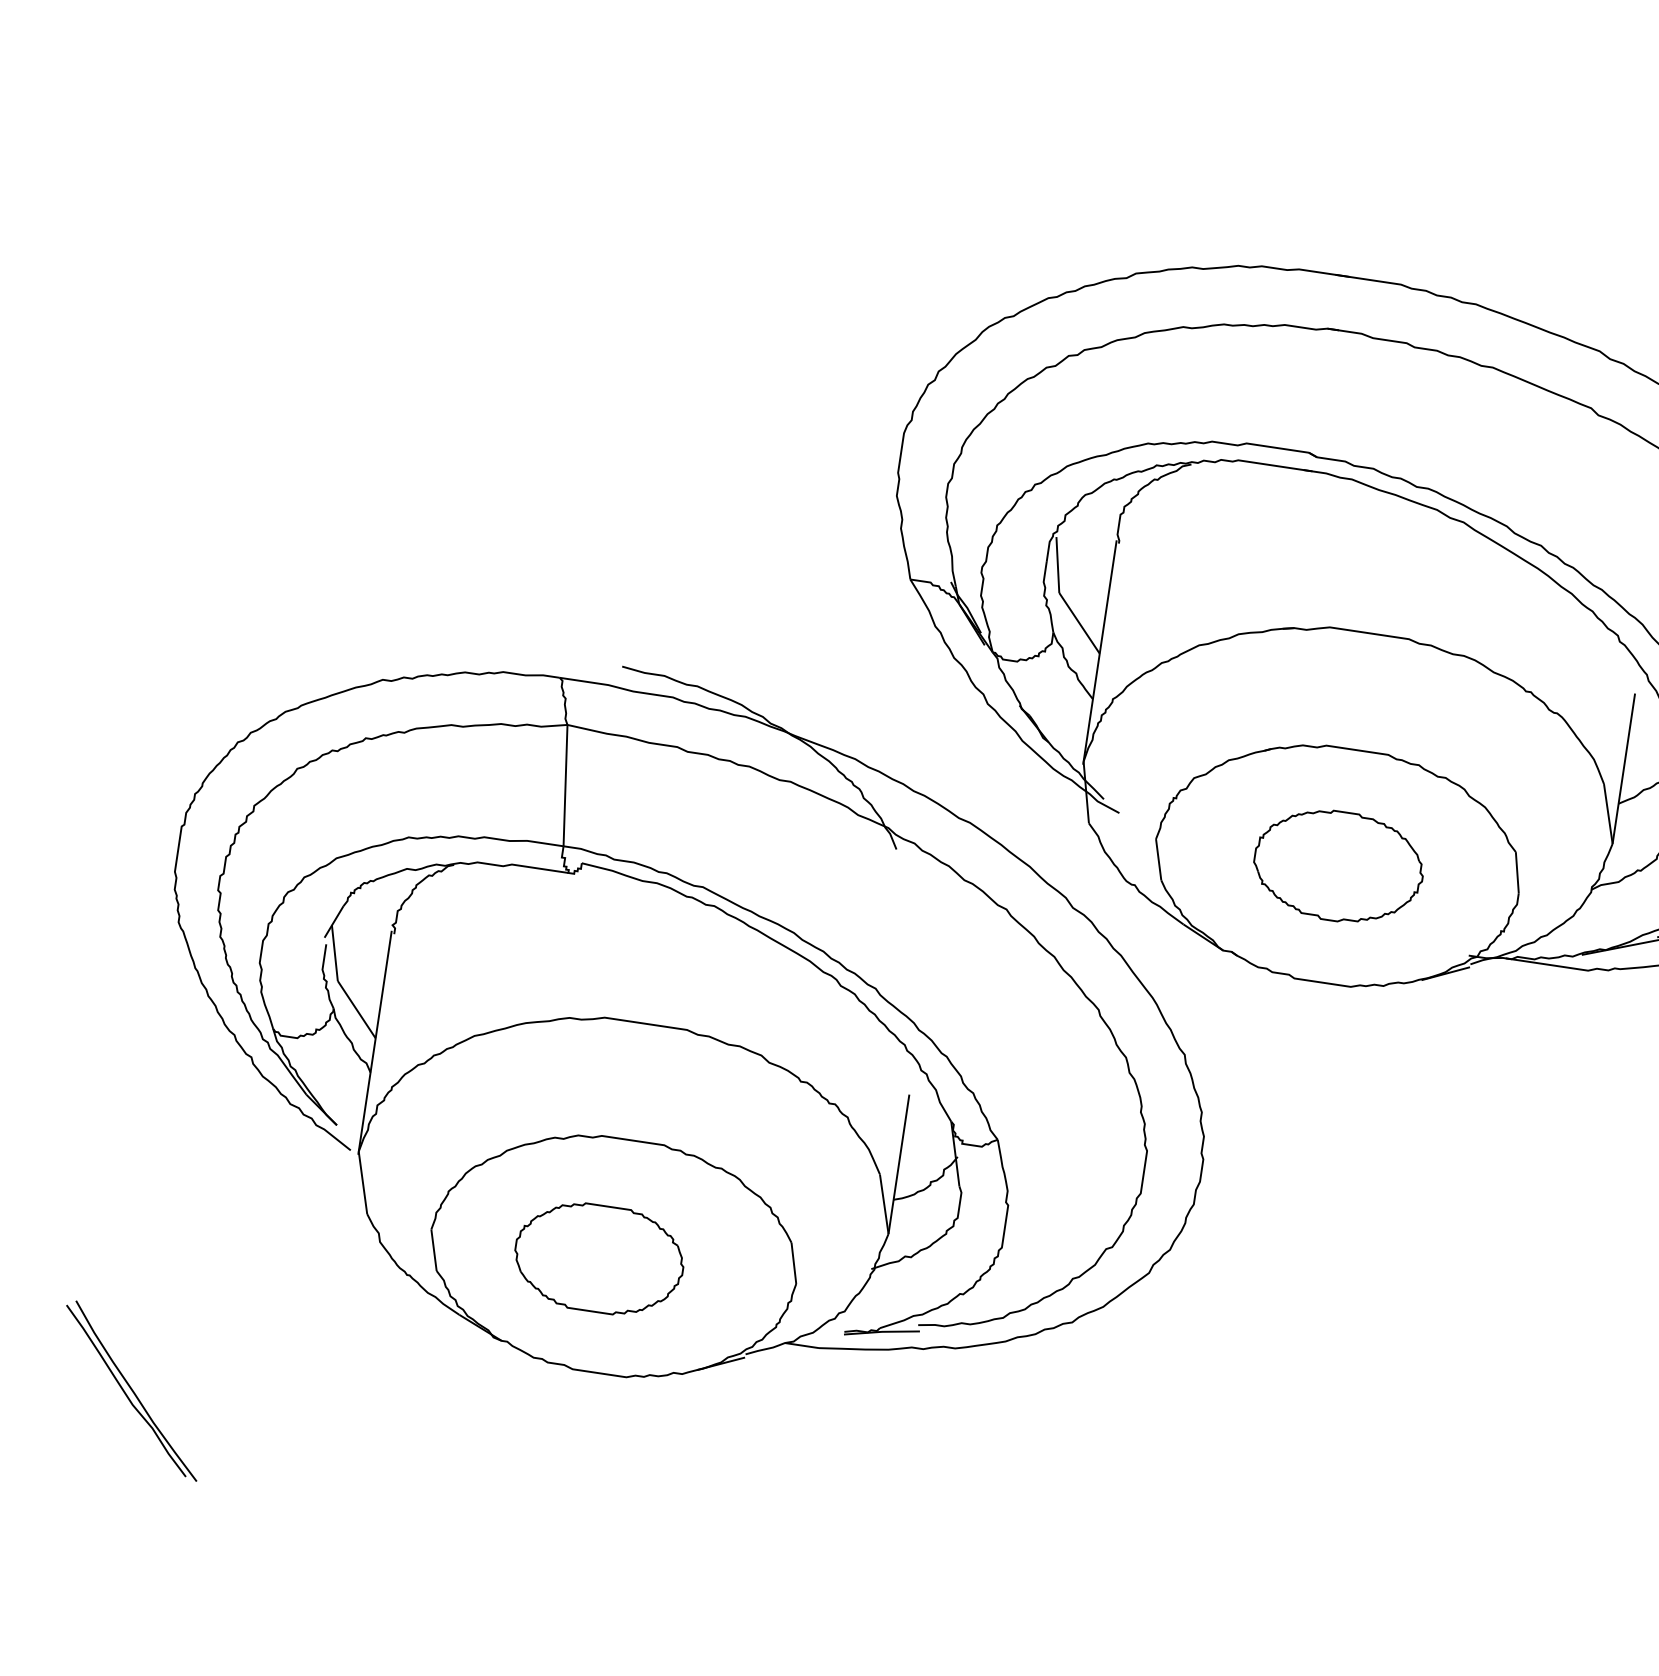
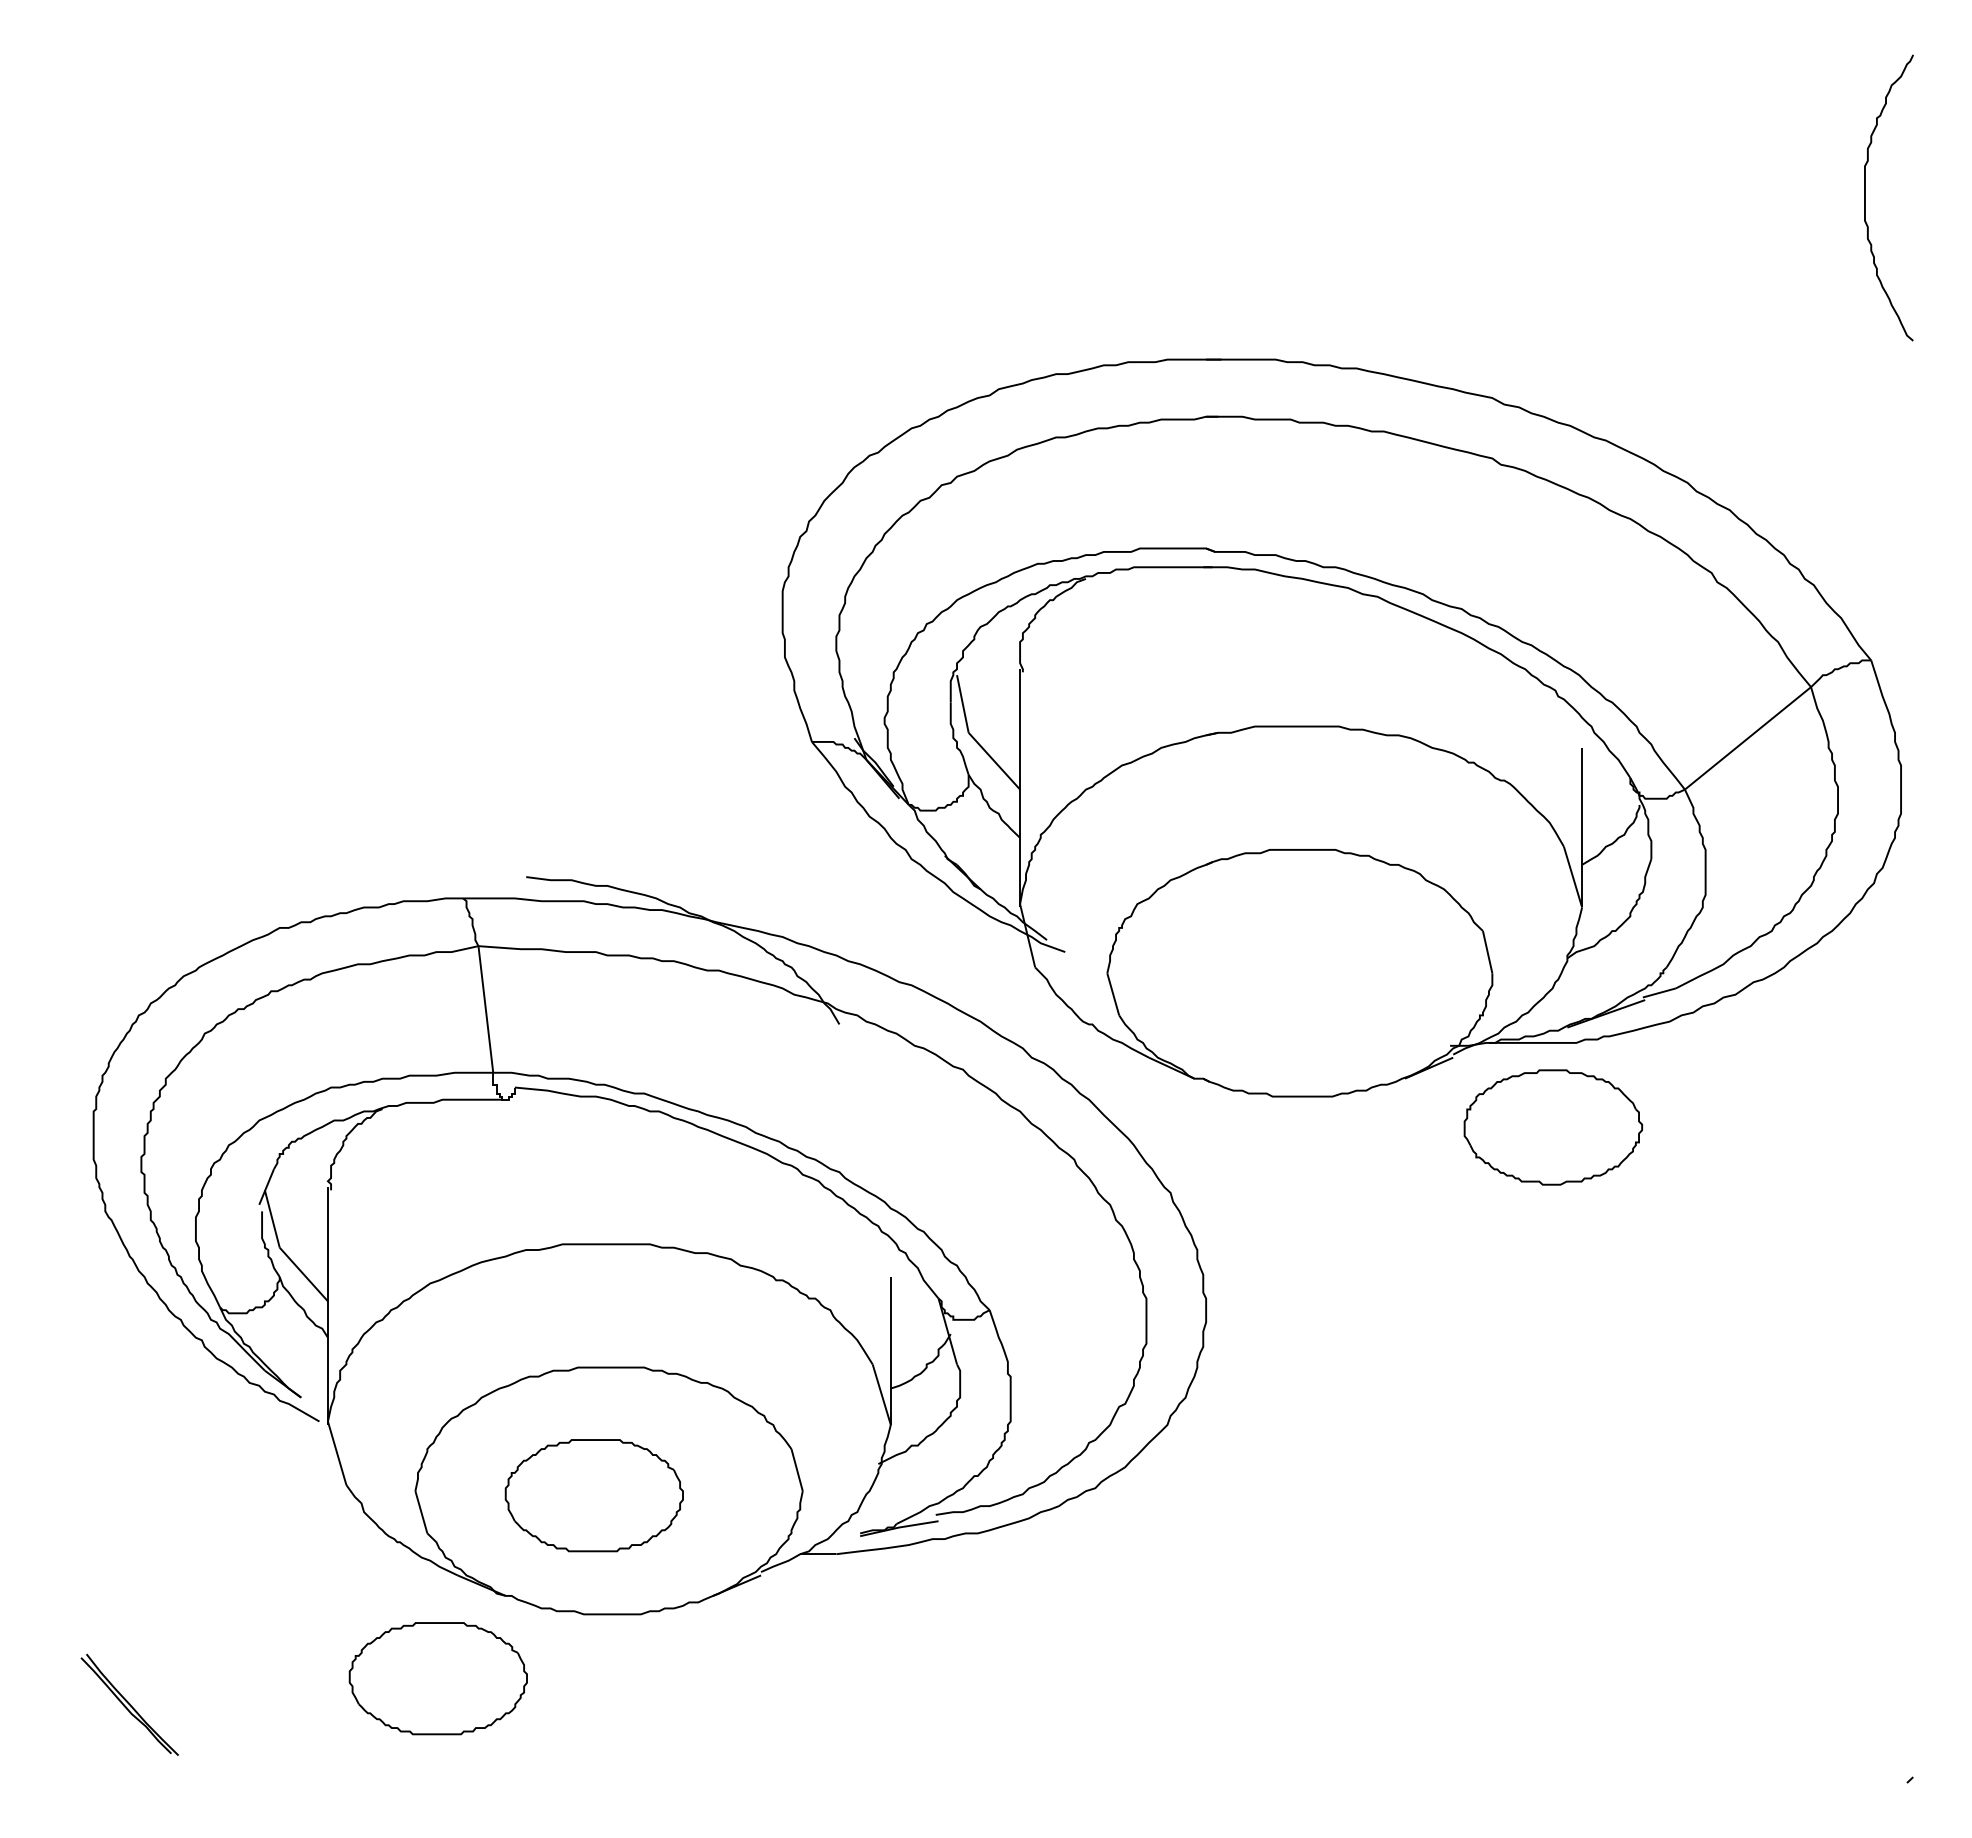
part: (1338, 866) -> (1552, 1127), moved
part: (131, 1390) -> (129, 1704), size x0.6
part: (425, 1409) -> (437, 1678), added

